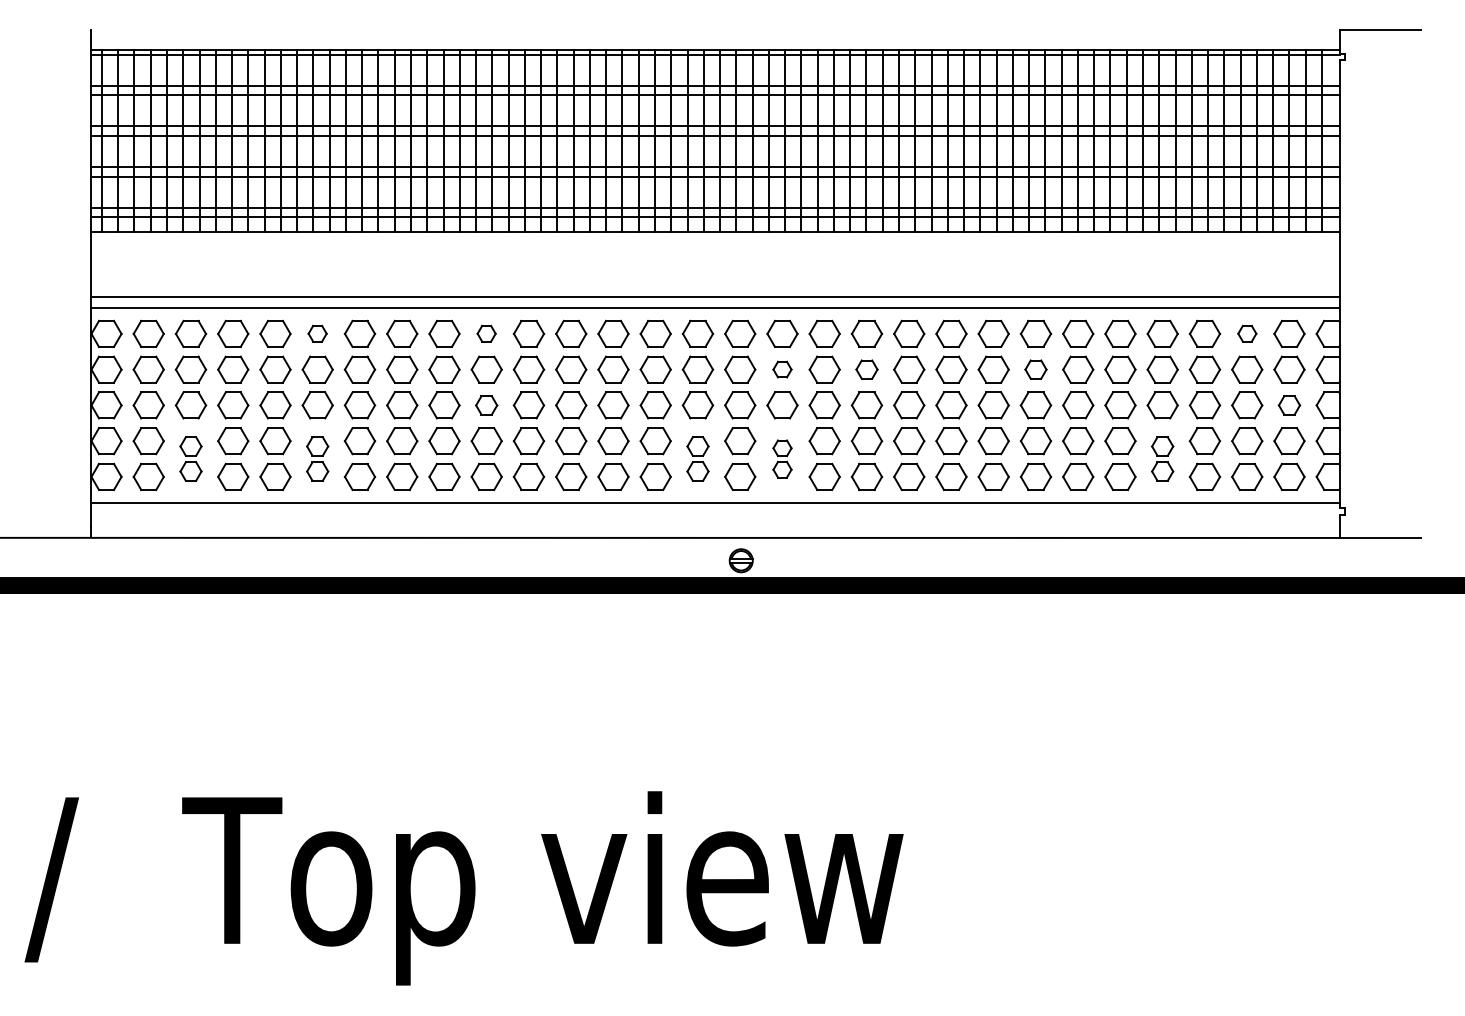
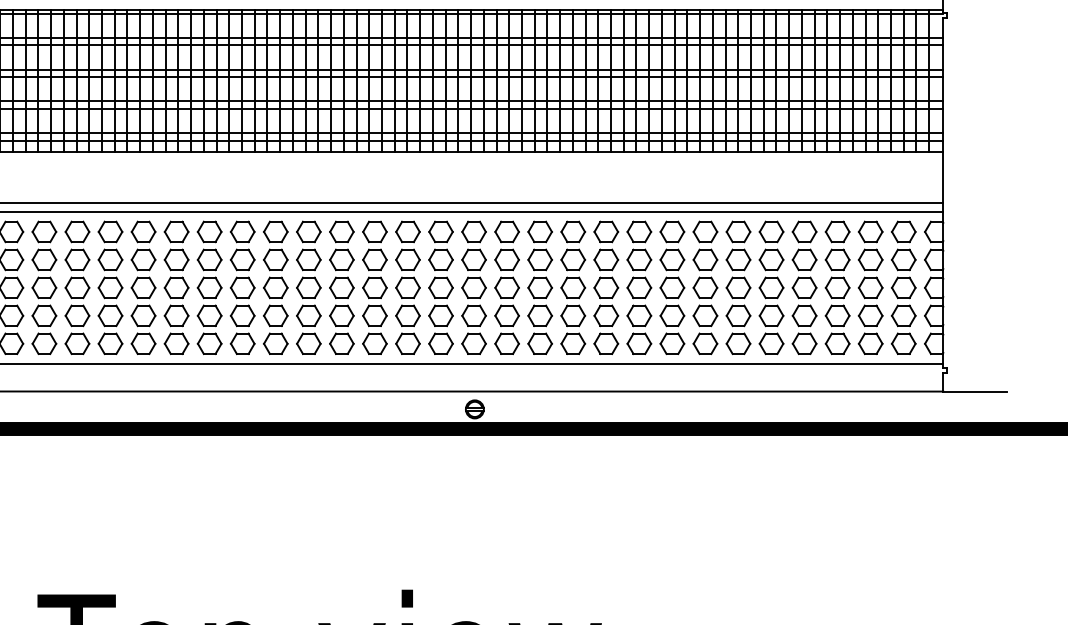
part: (317, 333) -> (143, 231), size x1.67
part: (486, 333) -> (275, 231), size x1.67
part: (1247, 333) -> (870, 231), size x1.67
part: (782, 369) -> (507, 259), size x1.67
part: (866, 369) -> (572, 259), size x1.43
part: (1035, 369) -> (705, 259), size x1.43
part: (486, 405) -> (275, 287), size x1.43
part: (1289, 405) -> (903, 287), size x1.43
part: (190, 458) -> (44, 329), size x1.43
part: (317, 458) -> (143, 329), size x1.43
part: (697, 458) -> (440, 329), size x1.43
part: (782, 458) -> (507, 329), size x1.67
part: (1162, 458) -> (804, 329), size x1.43

